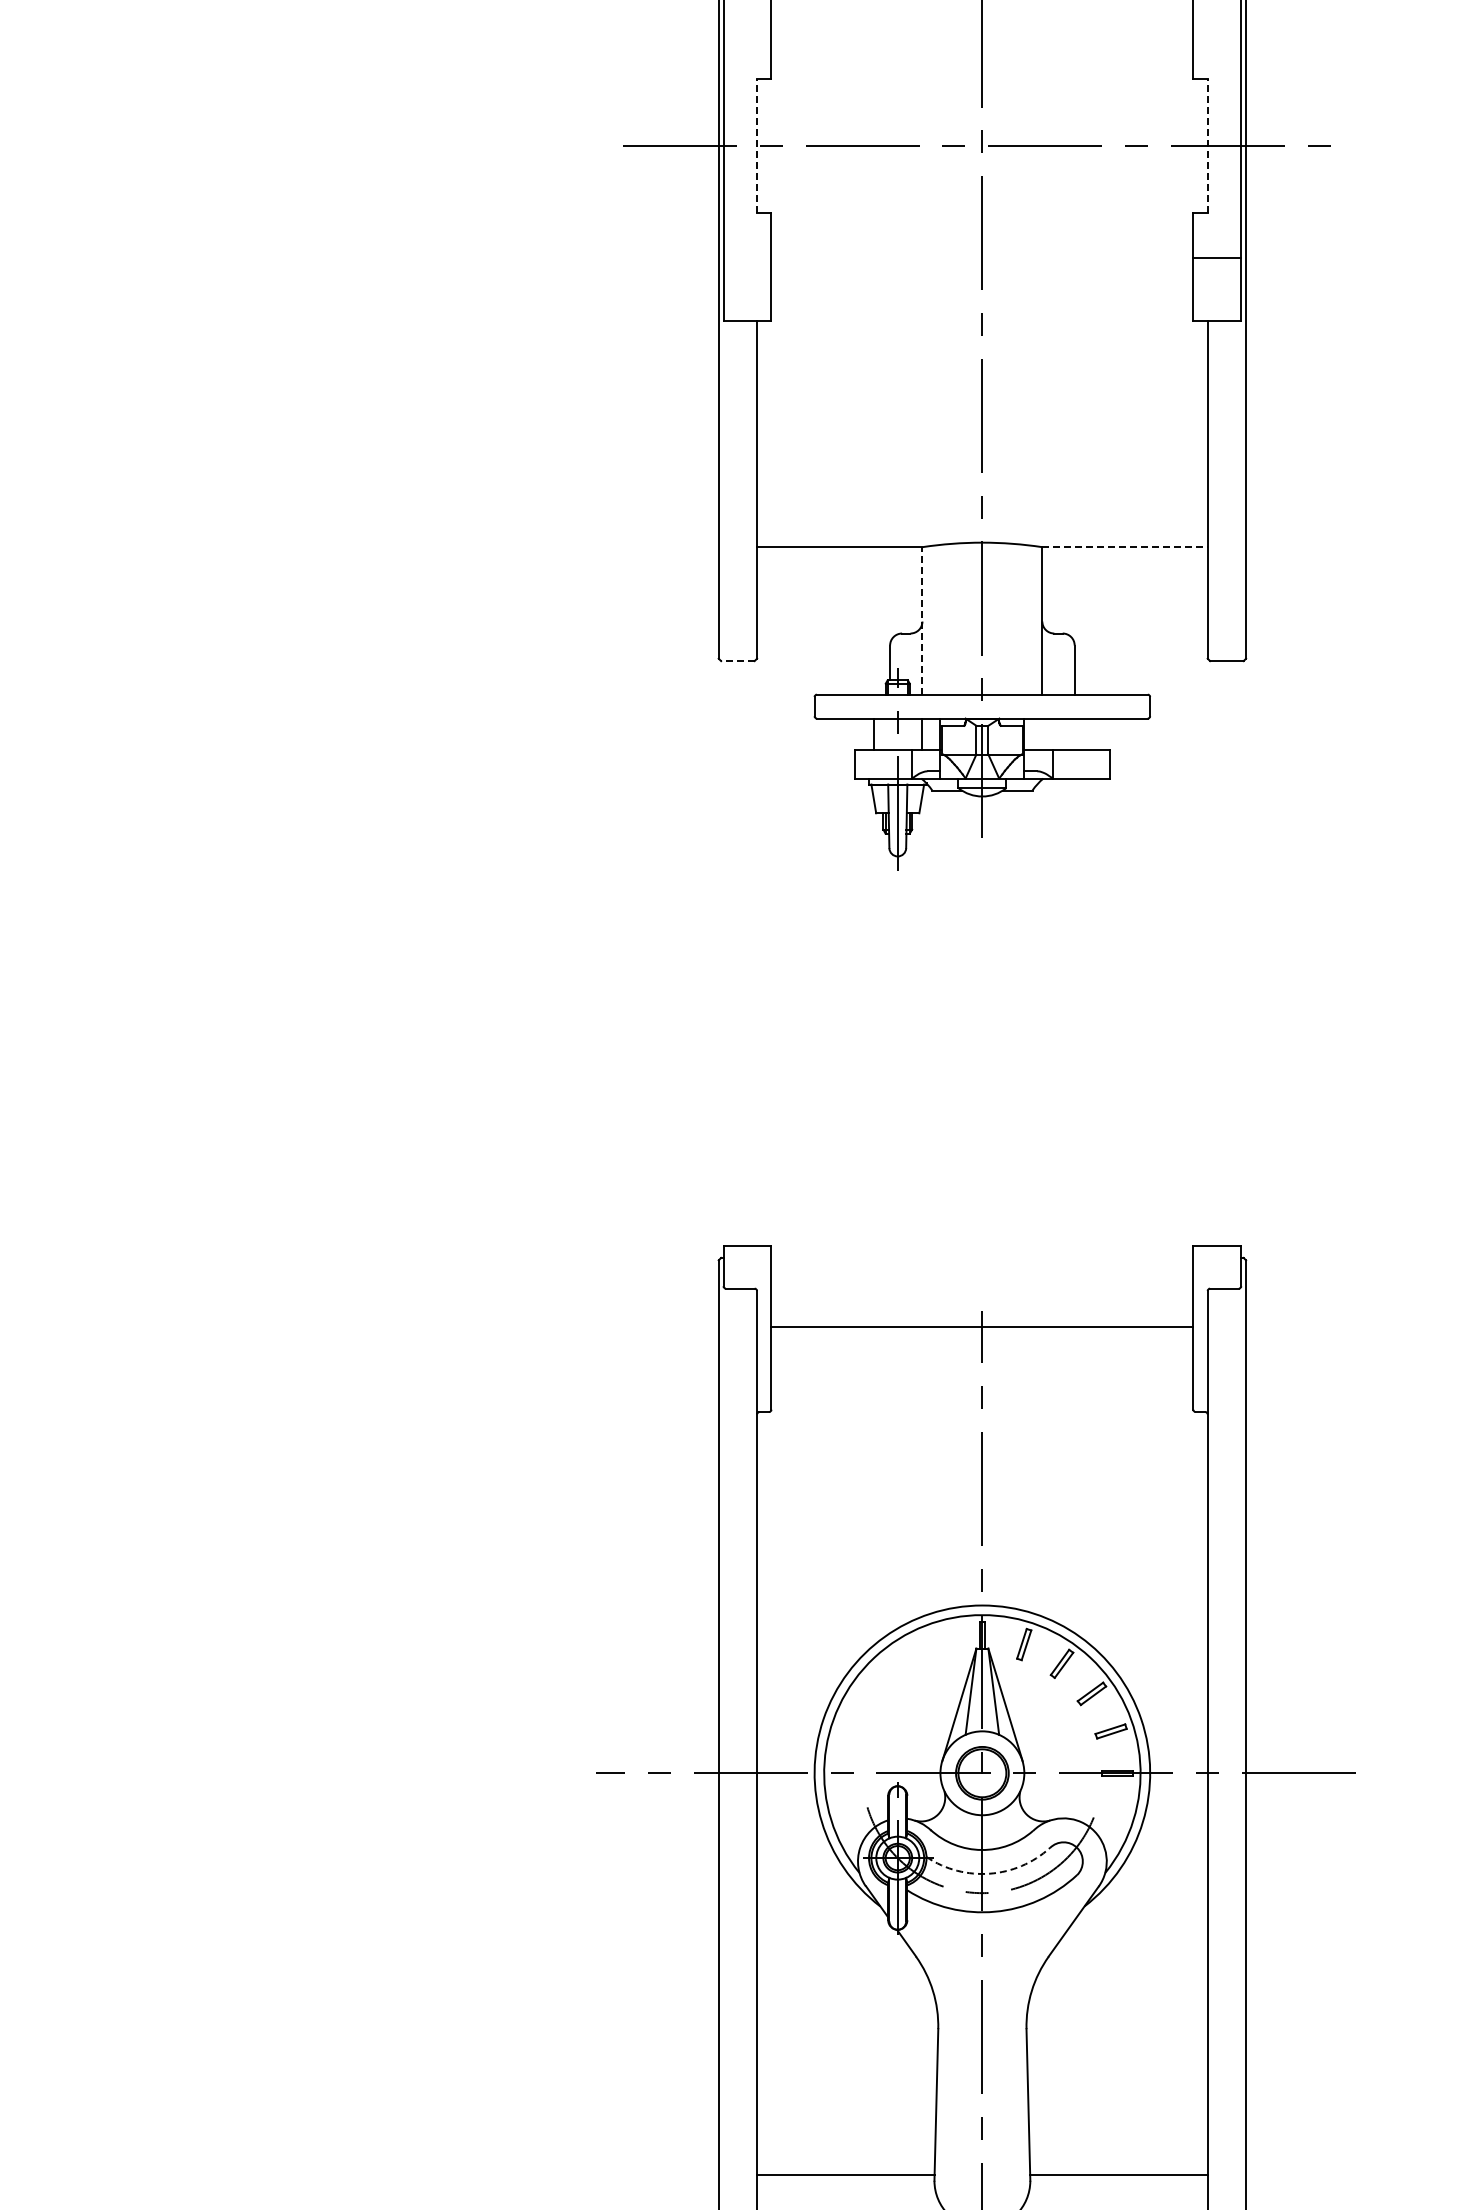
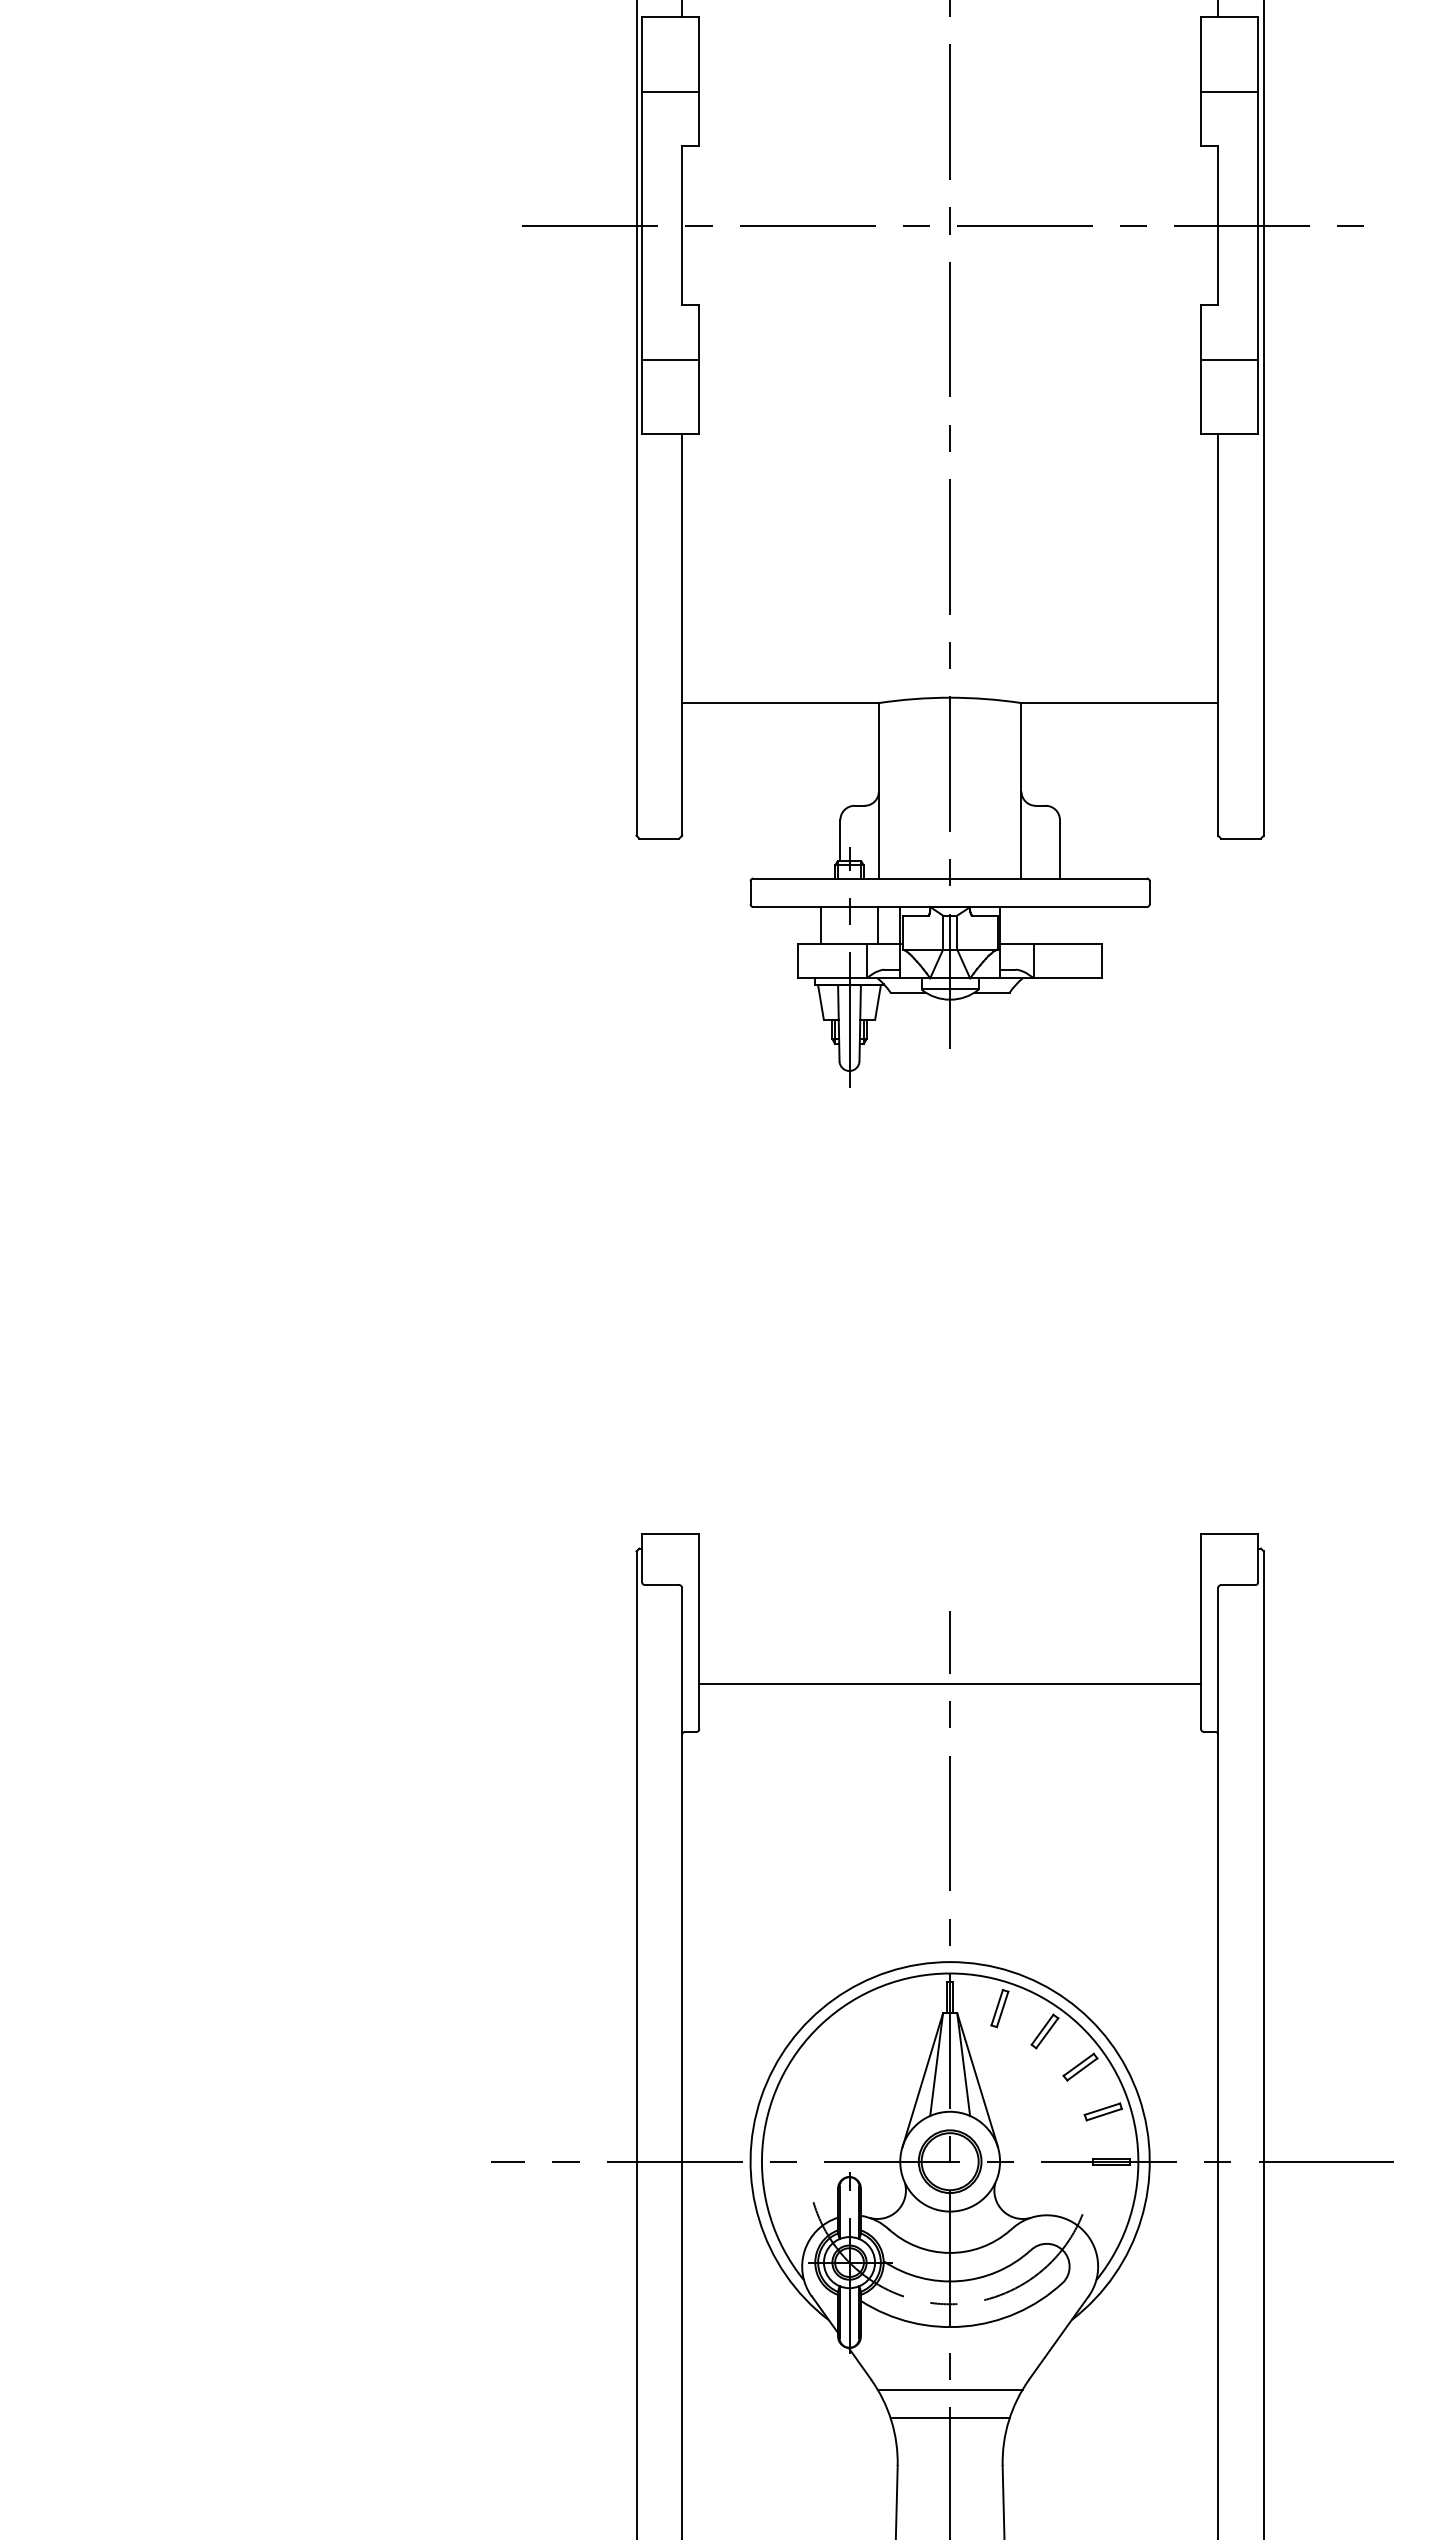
line: (747, 33) -> (670, 92), added
line: (1217, 33) -> (1229, 92), added
line: (757, 145) -> (682, 225), dashed -> solid
line: (1207, 145) -> (1217, 225), dashed -> solid
line: (747, 258) -> (670, 359), added
line: (1125, 547) -> (1120, 703), dashed -> solid
line: (922, 620) -> (878, 790), dashed -> solid
line: (737, 661) -> (658, 839), dashed -> solid
line: (982, 1326) -> (950, 1683), moved
arc: (989, 1873) -> (958, 2280), dashed -> solid
line: (982, 1965) -> (950, 2390), added
line: (982, 1989) -> (950, 2418), added

